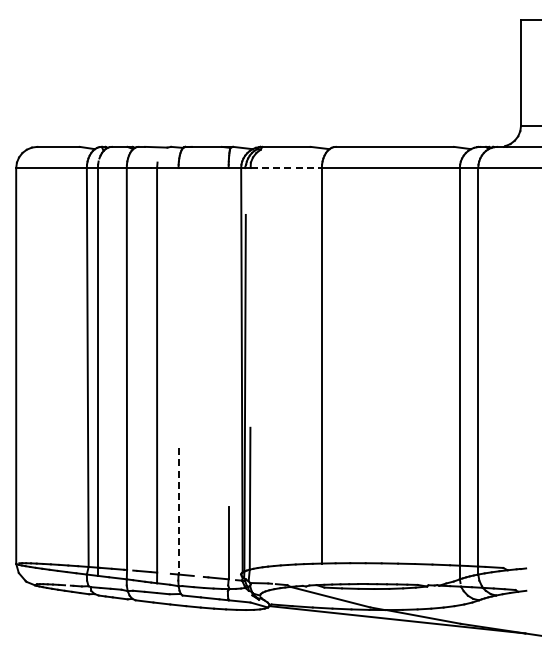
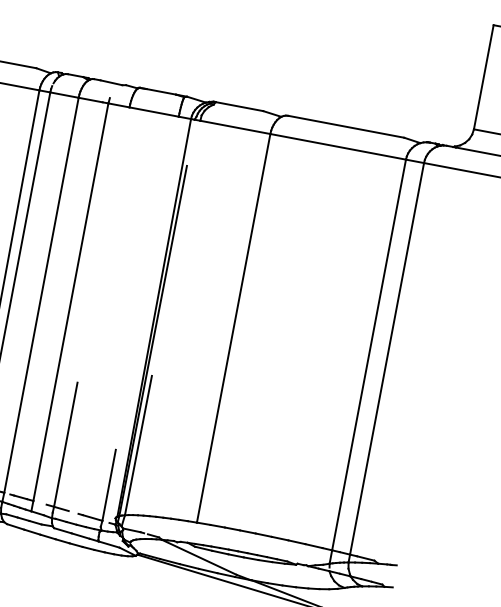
line: (286, 168) -> (235, 127), dashed -> solid
line: (178, 511) -> (65, 444), dashed -> solid

